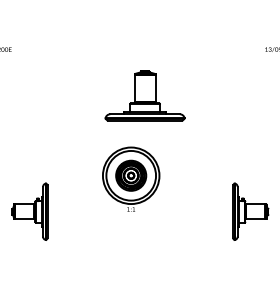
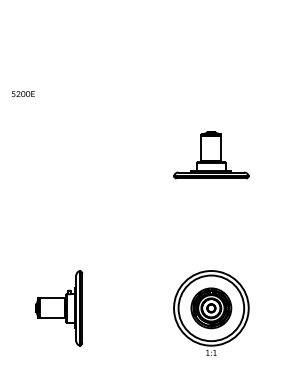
part: (145, 95) -> (211, 154), size x0.71
part: (131, 178) -> (211, 311), moved

